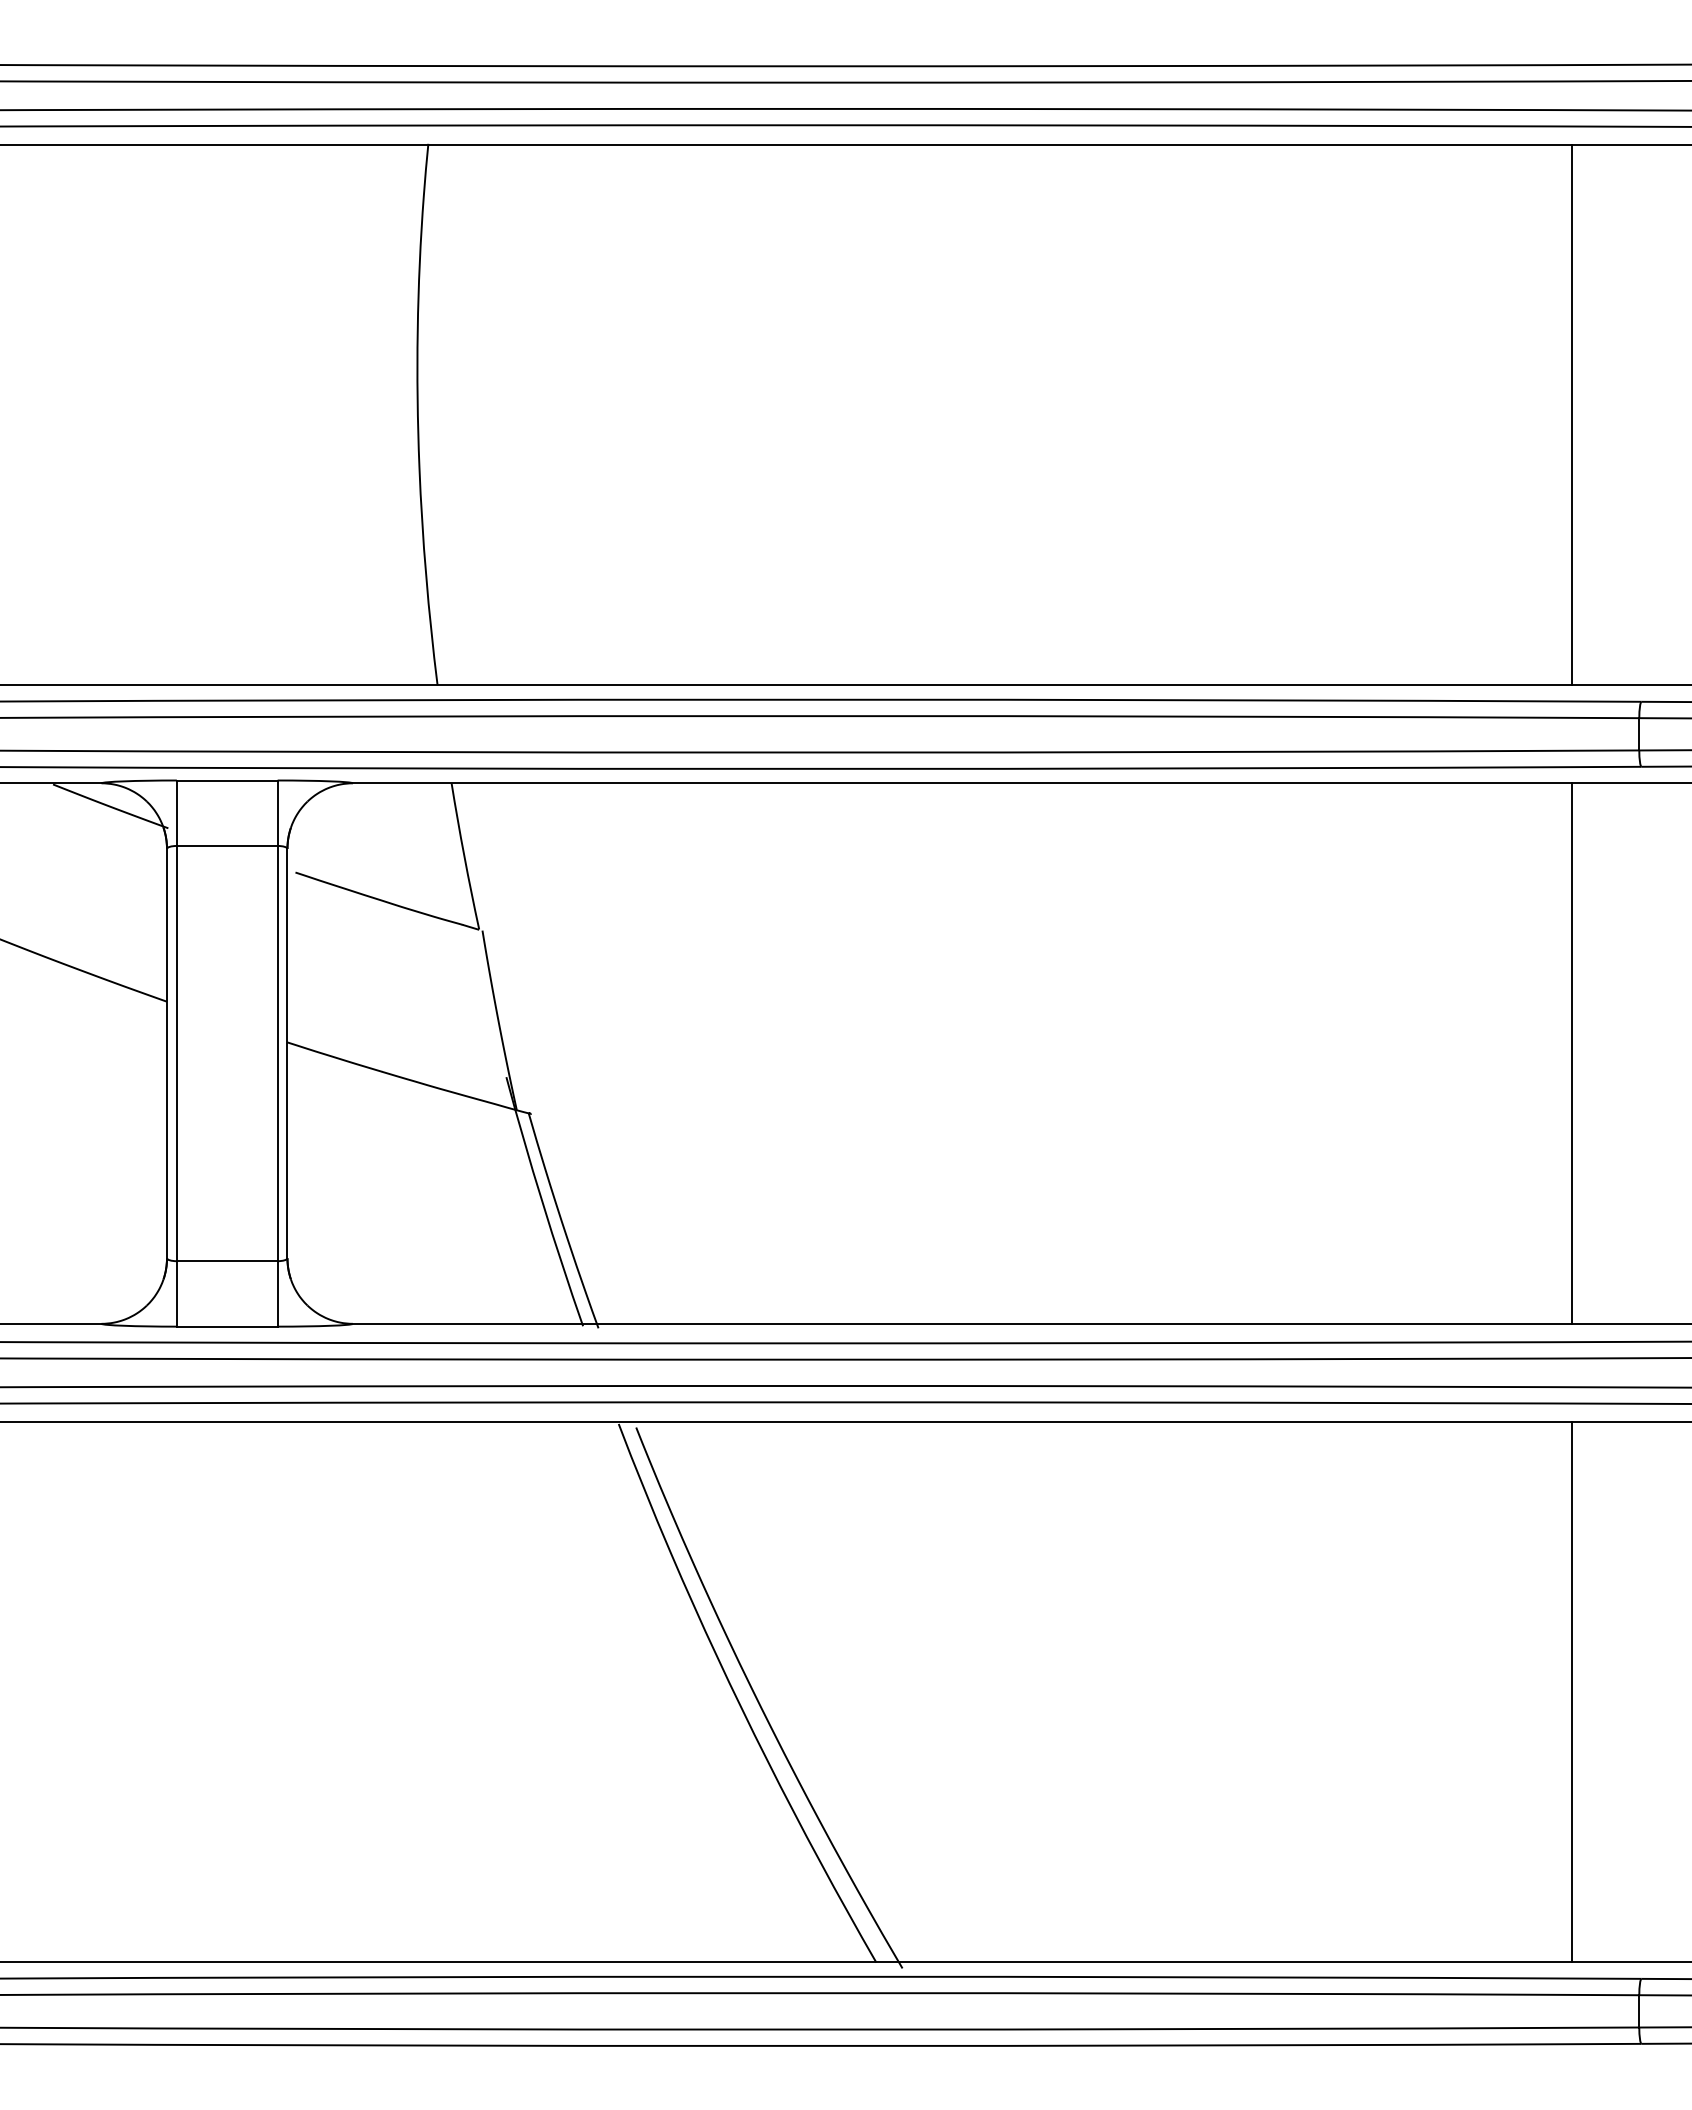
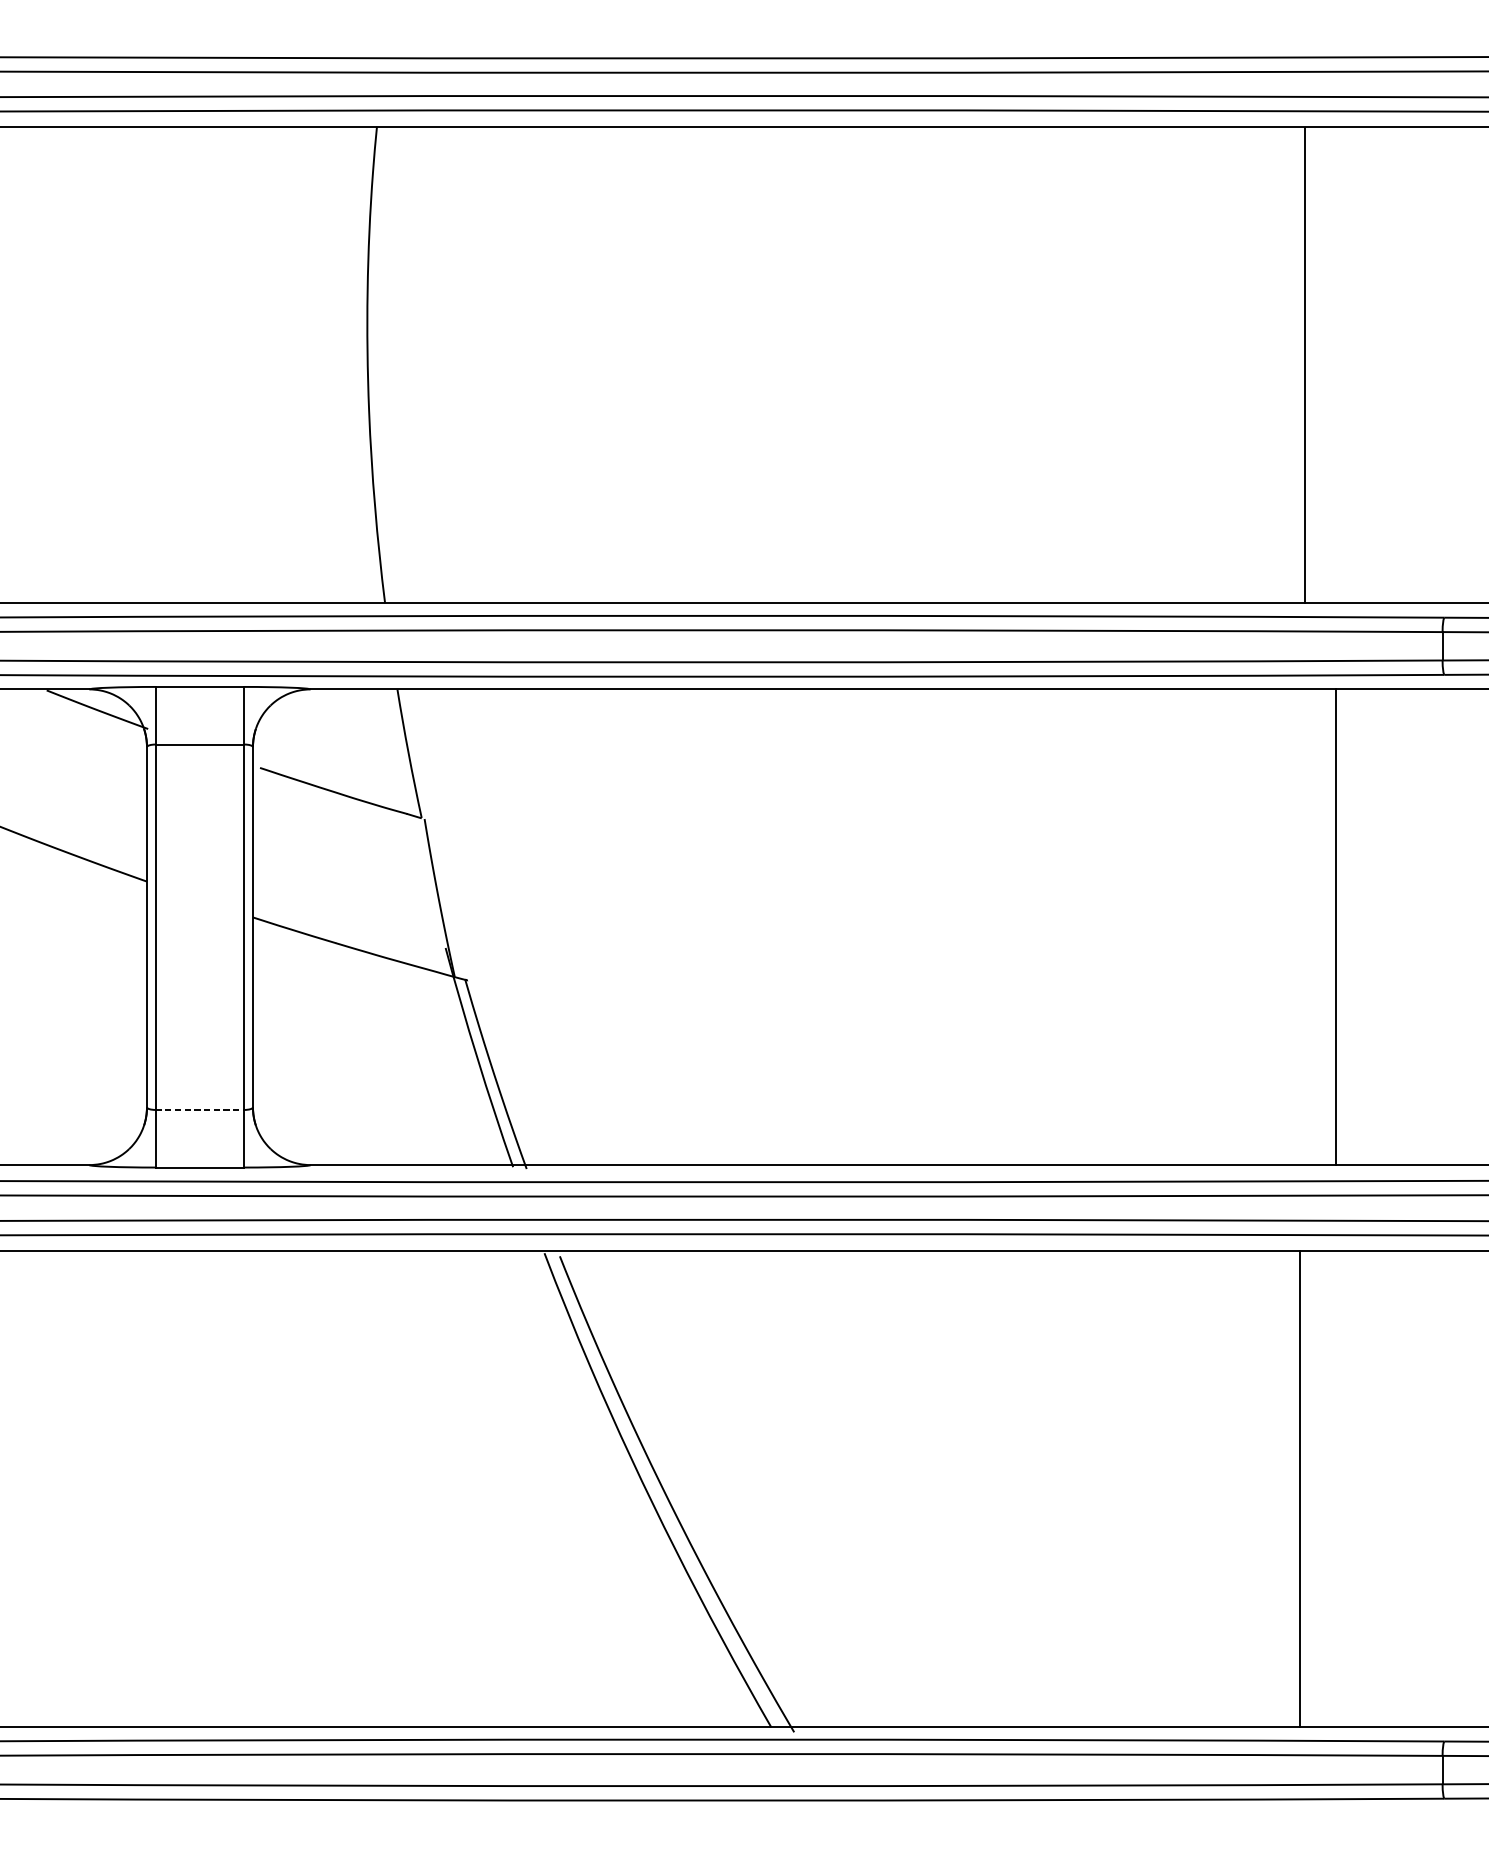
line: (1572, 414) -> (1305, 364), moved
line: (1572, 1053) -> (1336, 927), moved
line: (227, 1261) -> (200, 1110), solid -> dashed
line: (1572, 1691) -> (1300, 1488), moved

